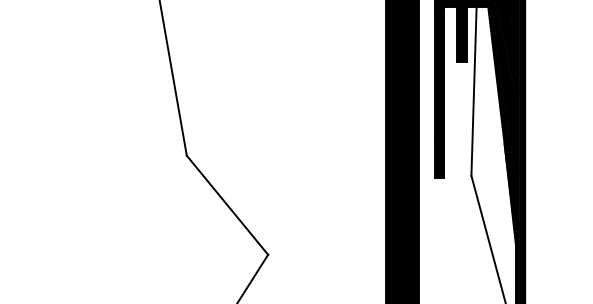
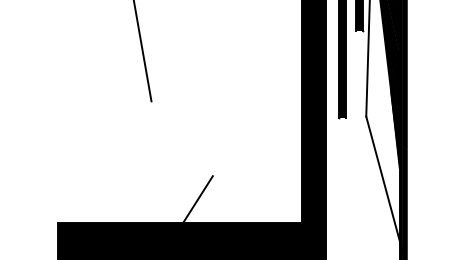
line: (226, 204) -> (181, 138), removed

